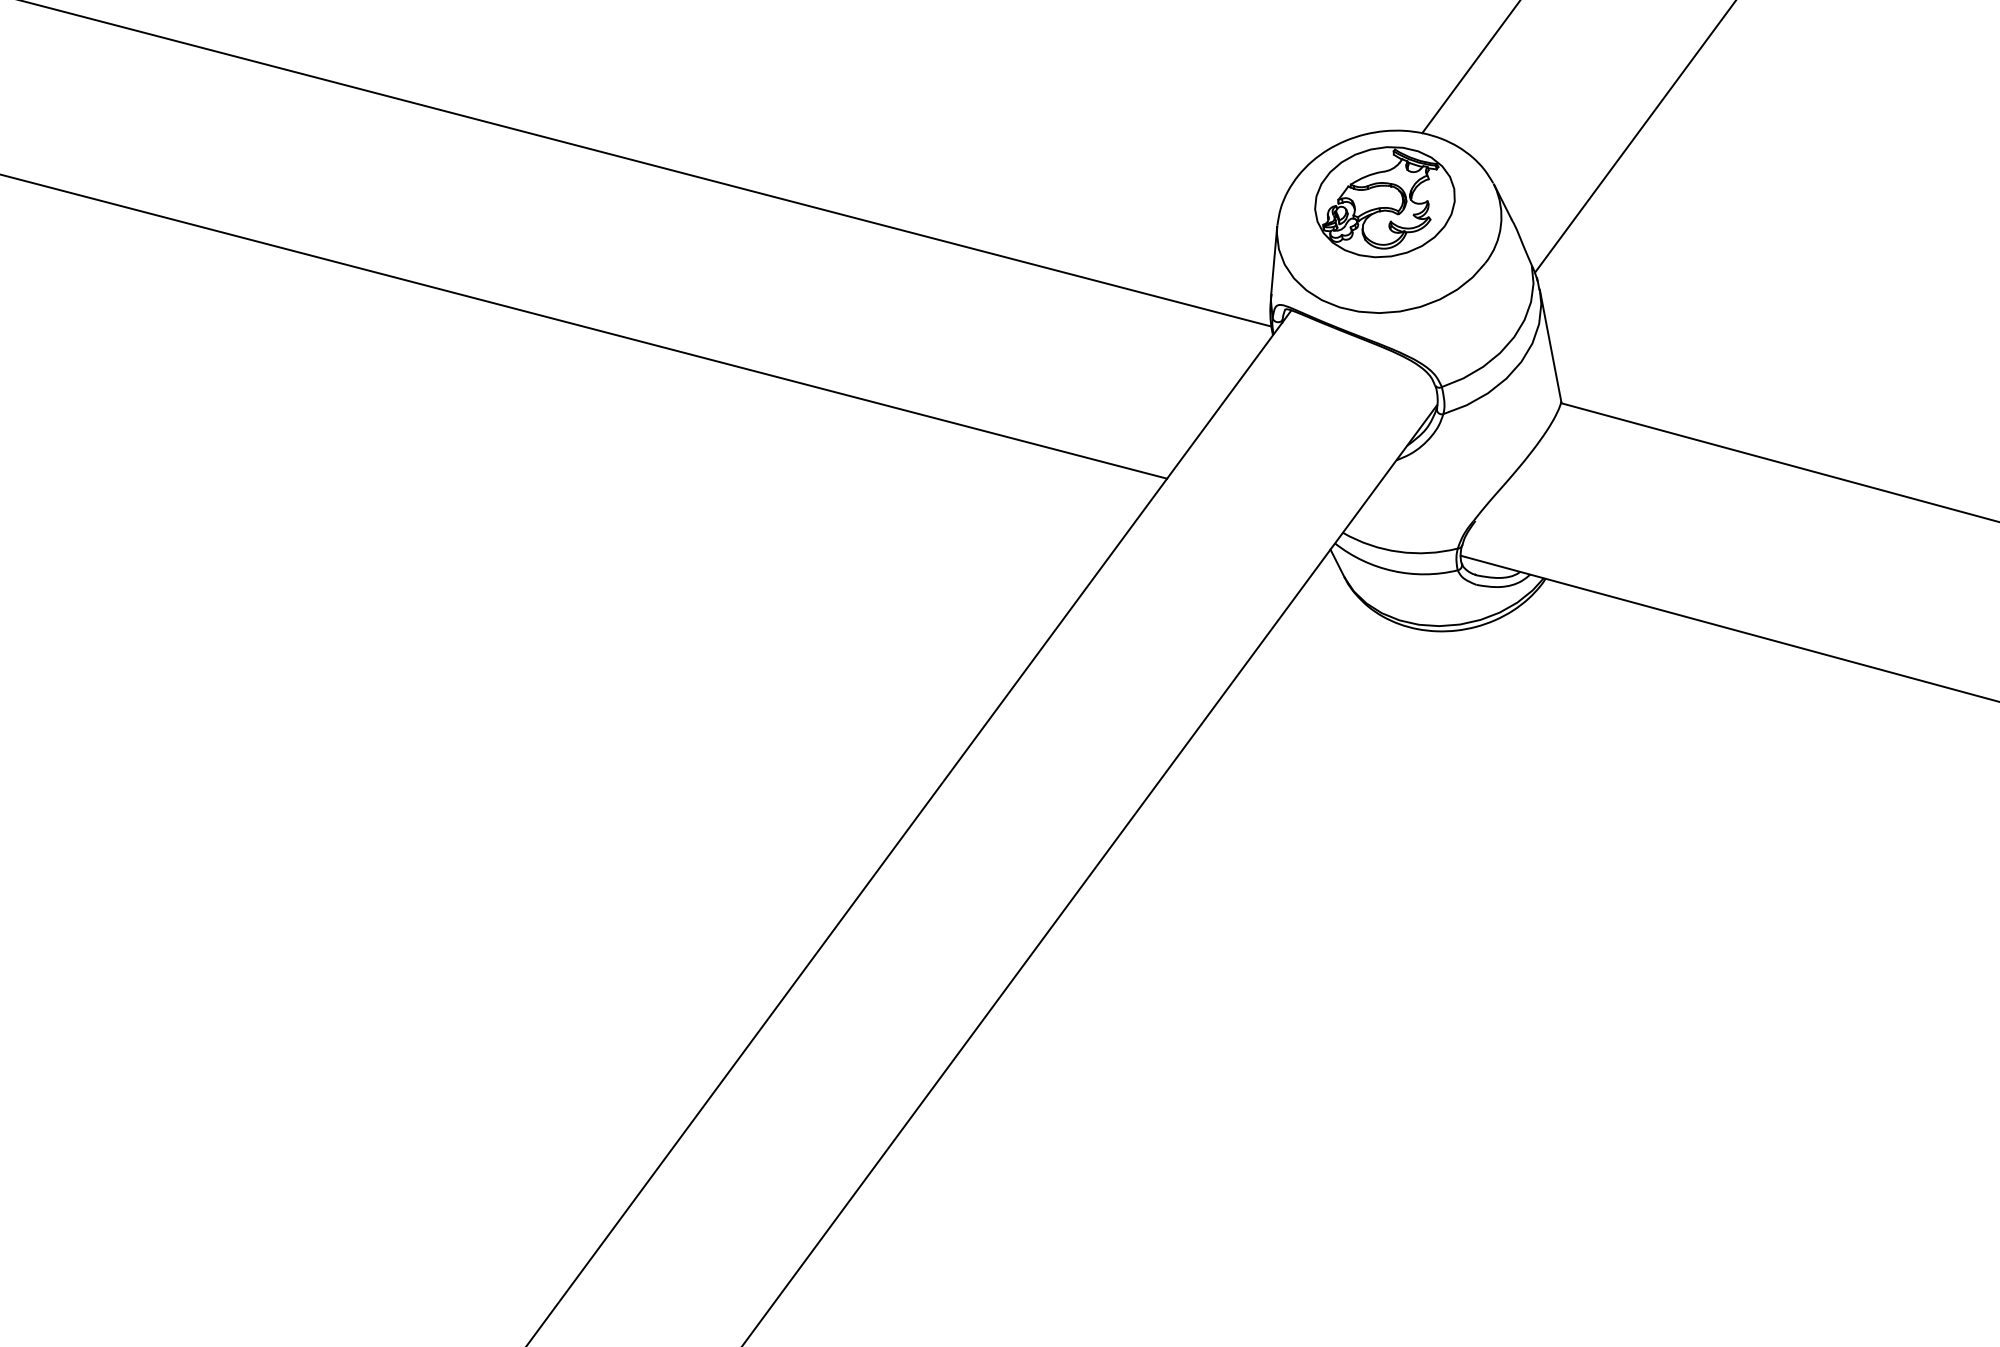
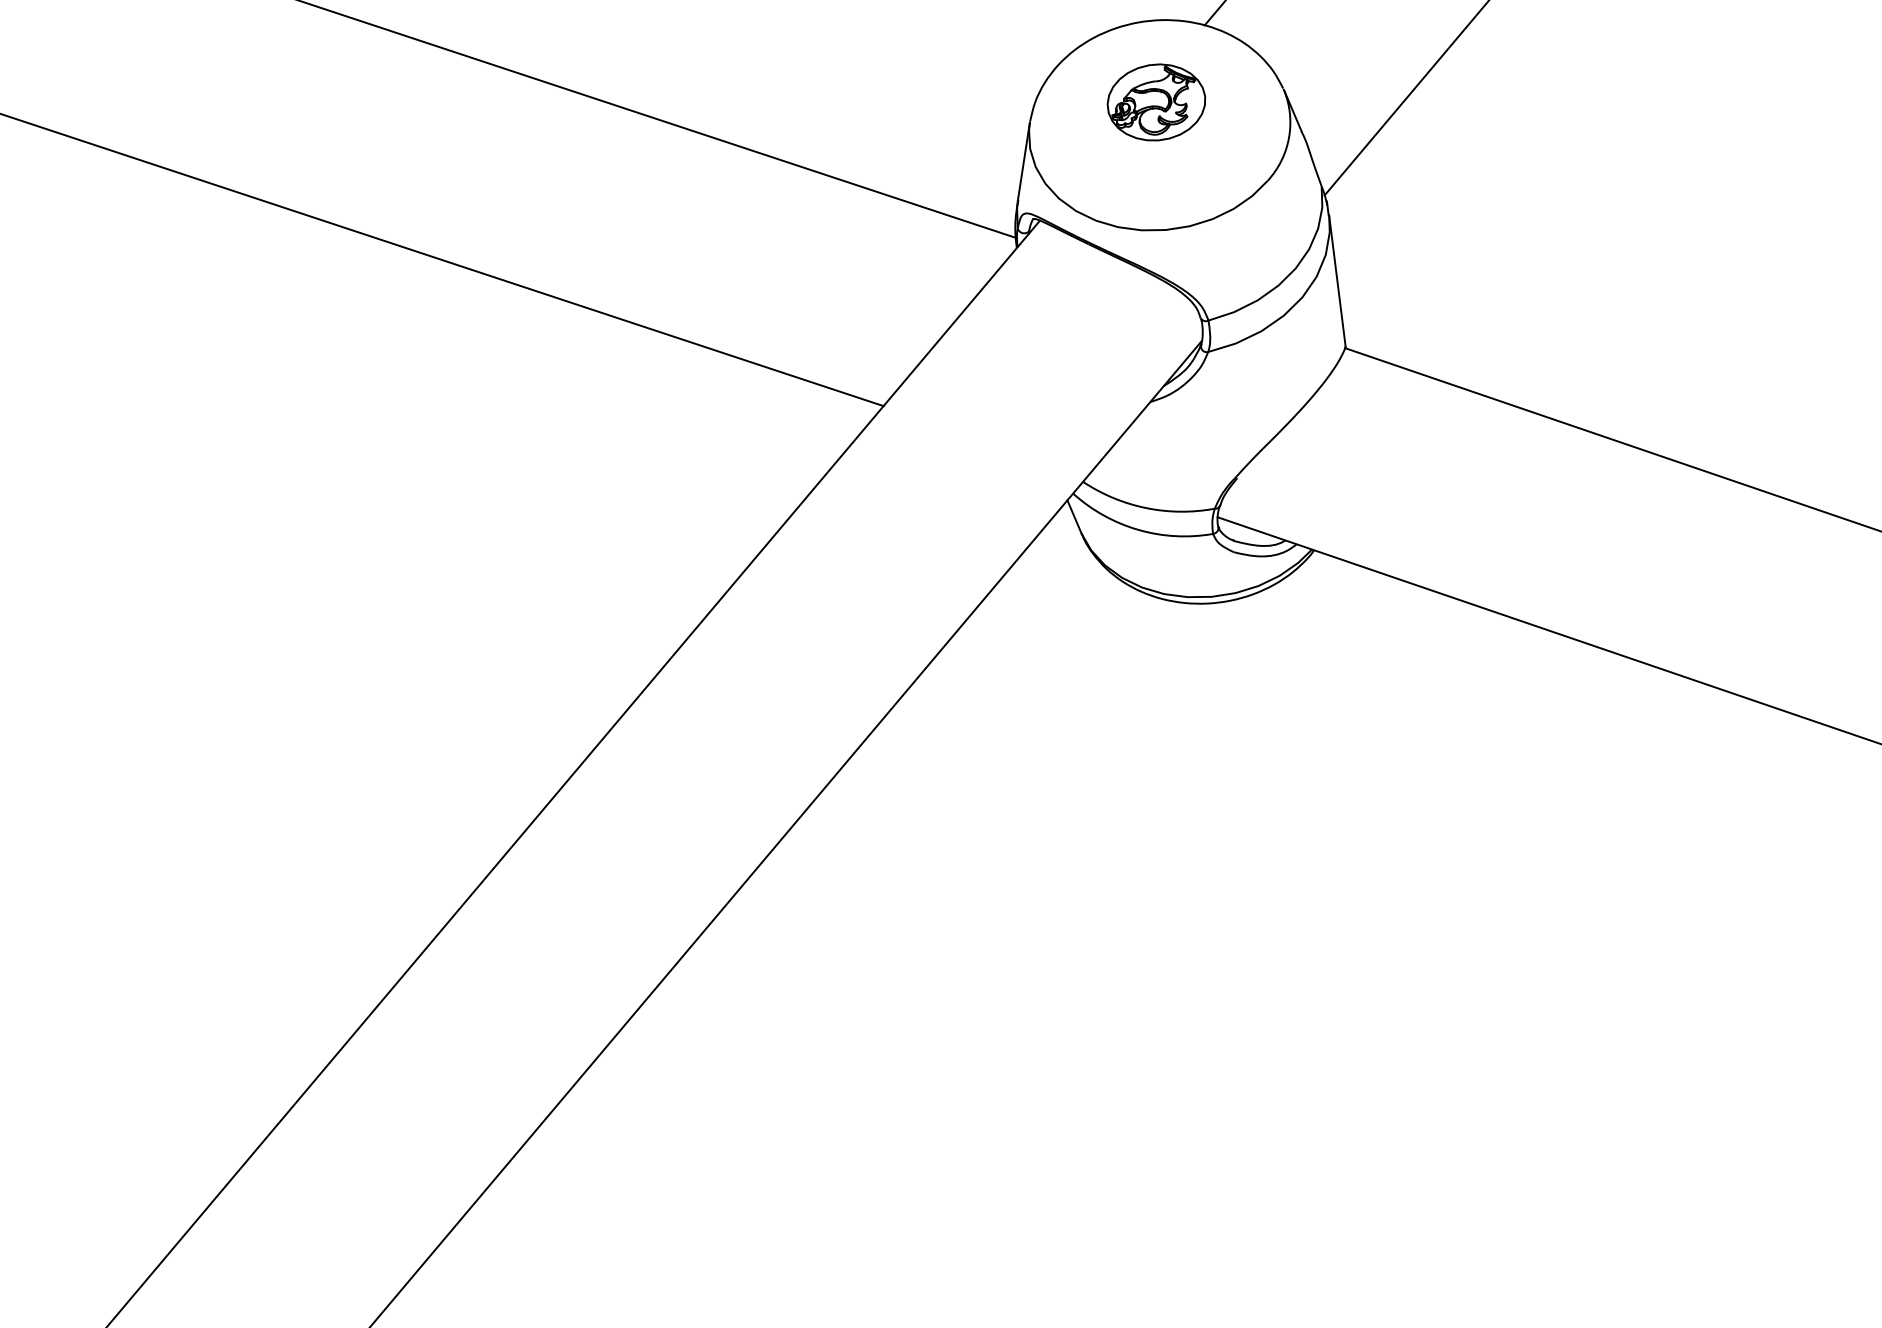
part: (1384, 202) -> (1155, 102), size x0.6

